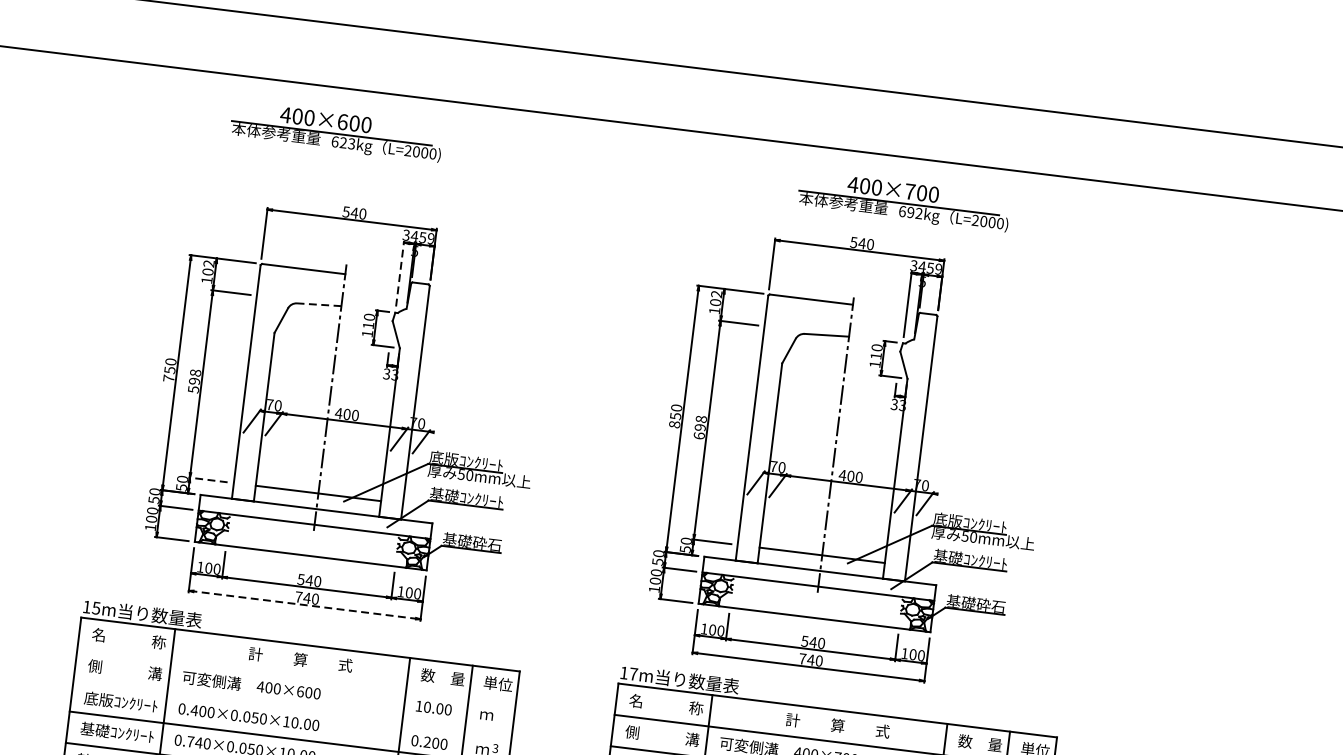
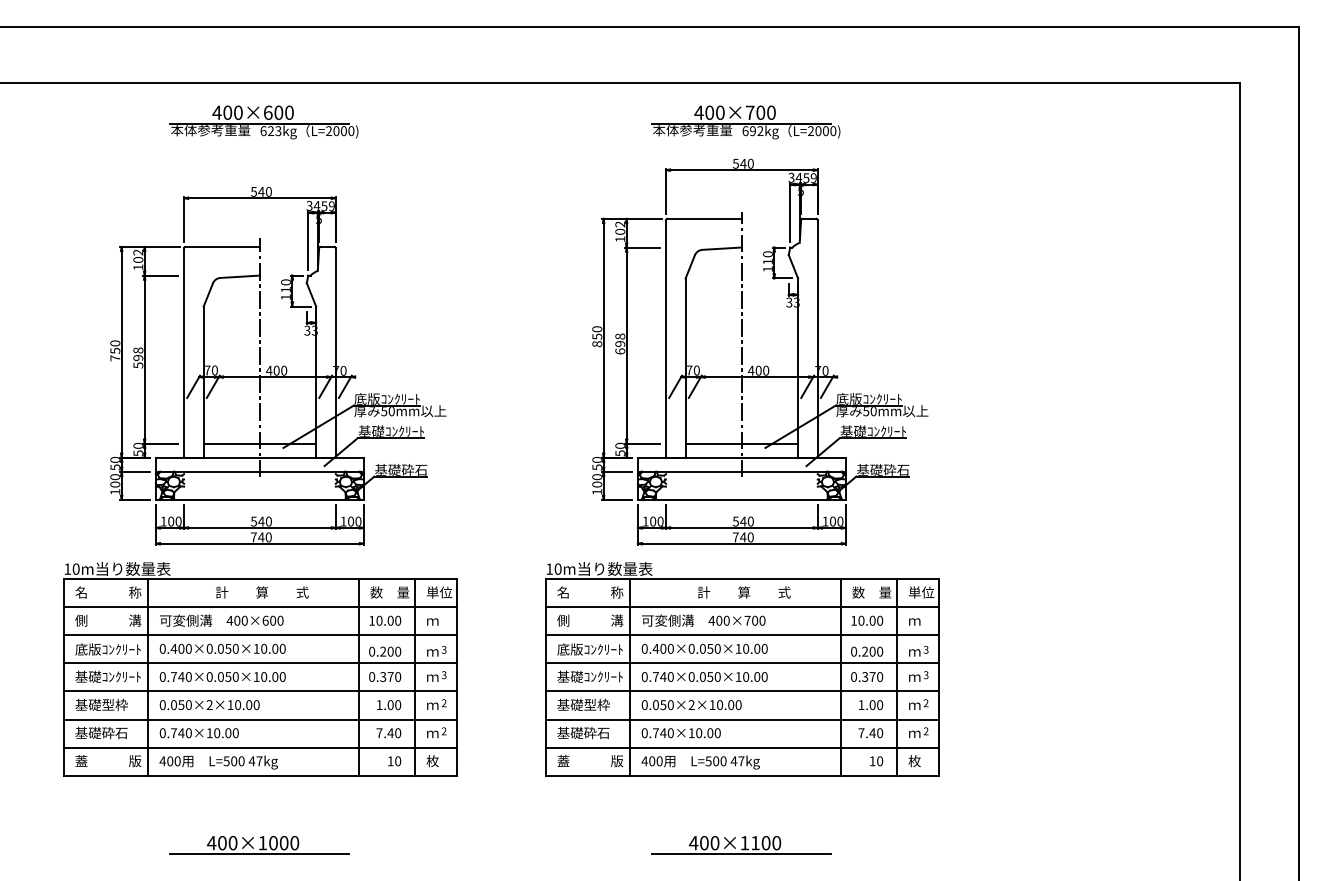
part: (336, 132) -> (263, 122), moved
line: (400, 273) -> (308, 240), dashed -> solid
line: (319, 304) -> (240, 276), dashed -> solid
part: (852, 470) -> (759, 365), moved
line: (207, 479) -> (160, 443), dashed -> solid
line: (305, 604) -> (260, 543), dashed -> solid
text: (95, 607) -> (75, 568), 15m -> 10m
text: (633, 673) -> (557, 568), 17m -> 10m
line: (296, 676) -> (260, 607), added
line: (292, 707) -> (260, 635), added

